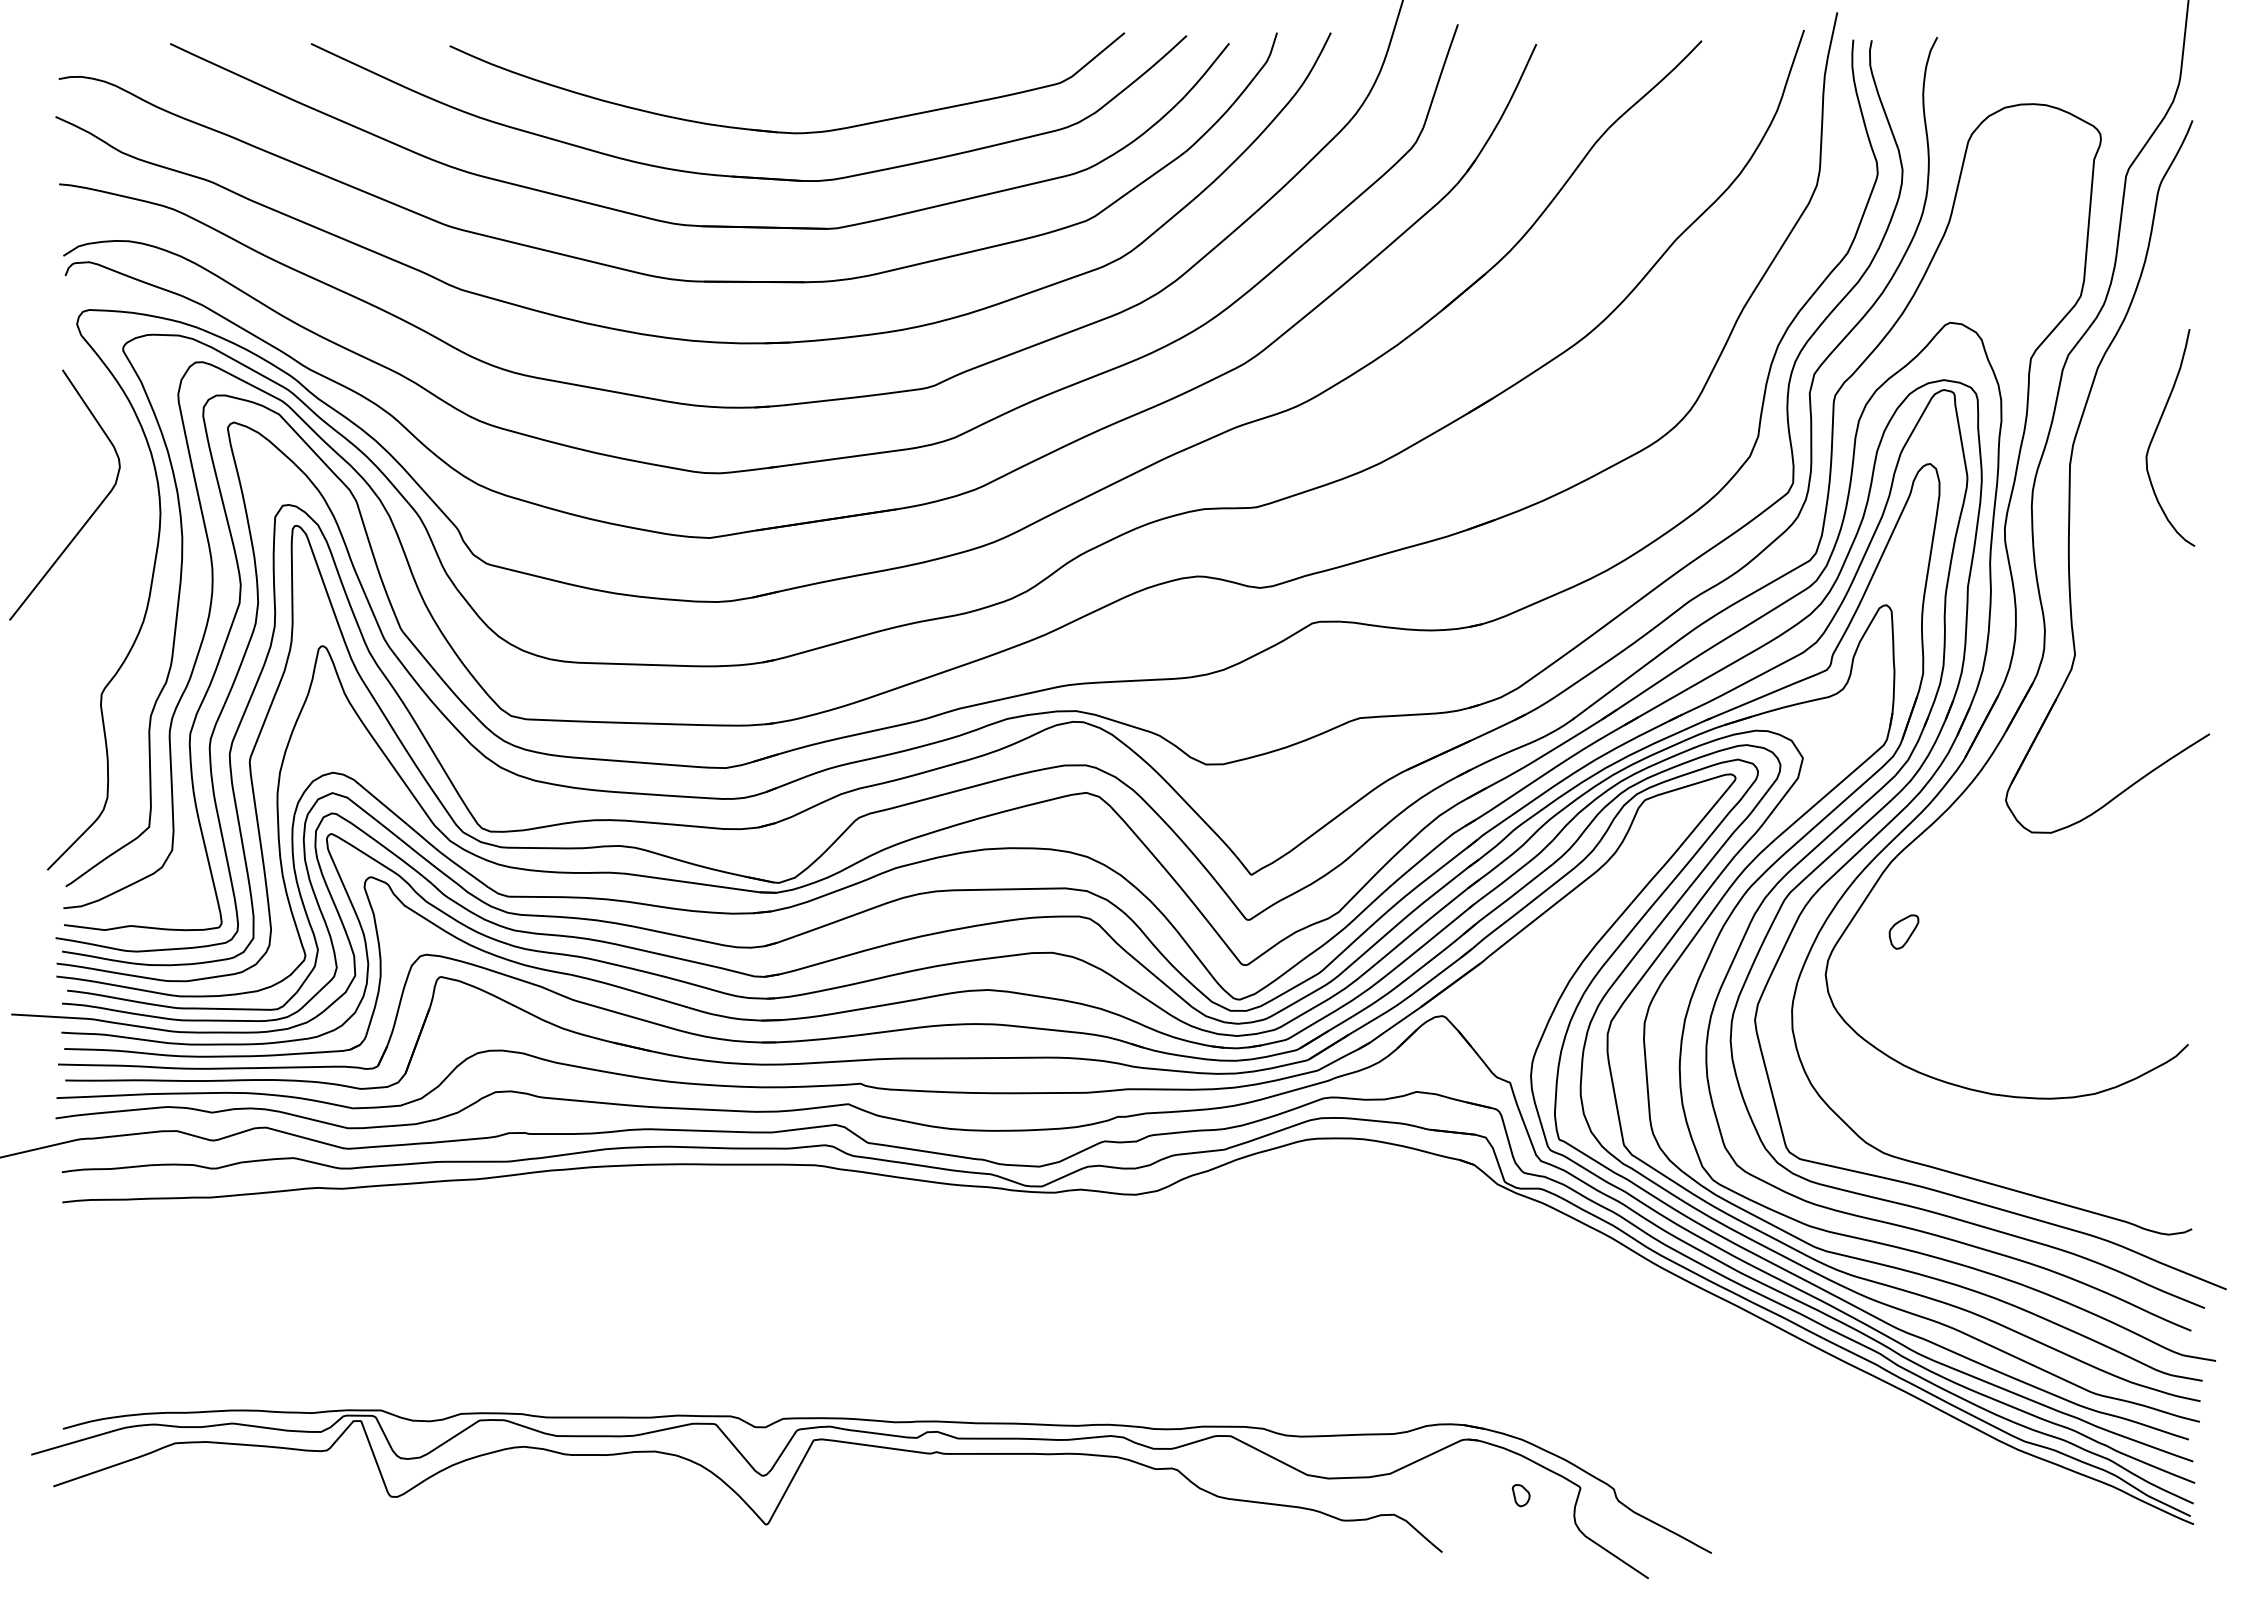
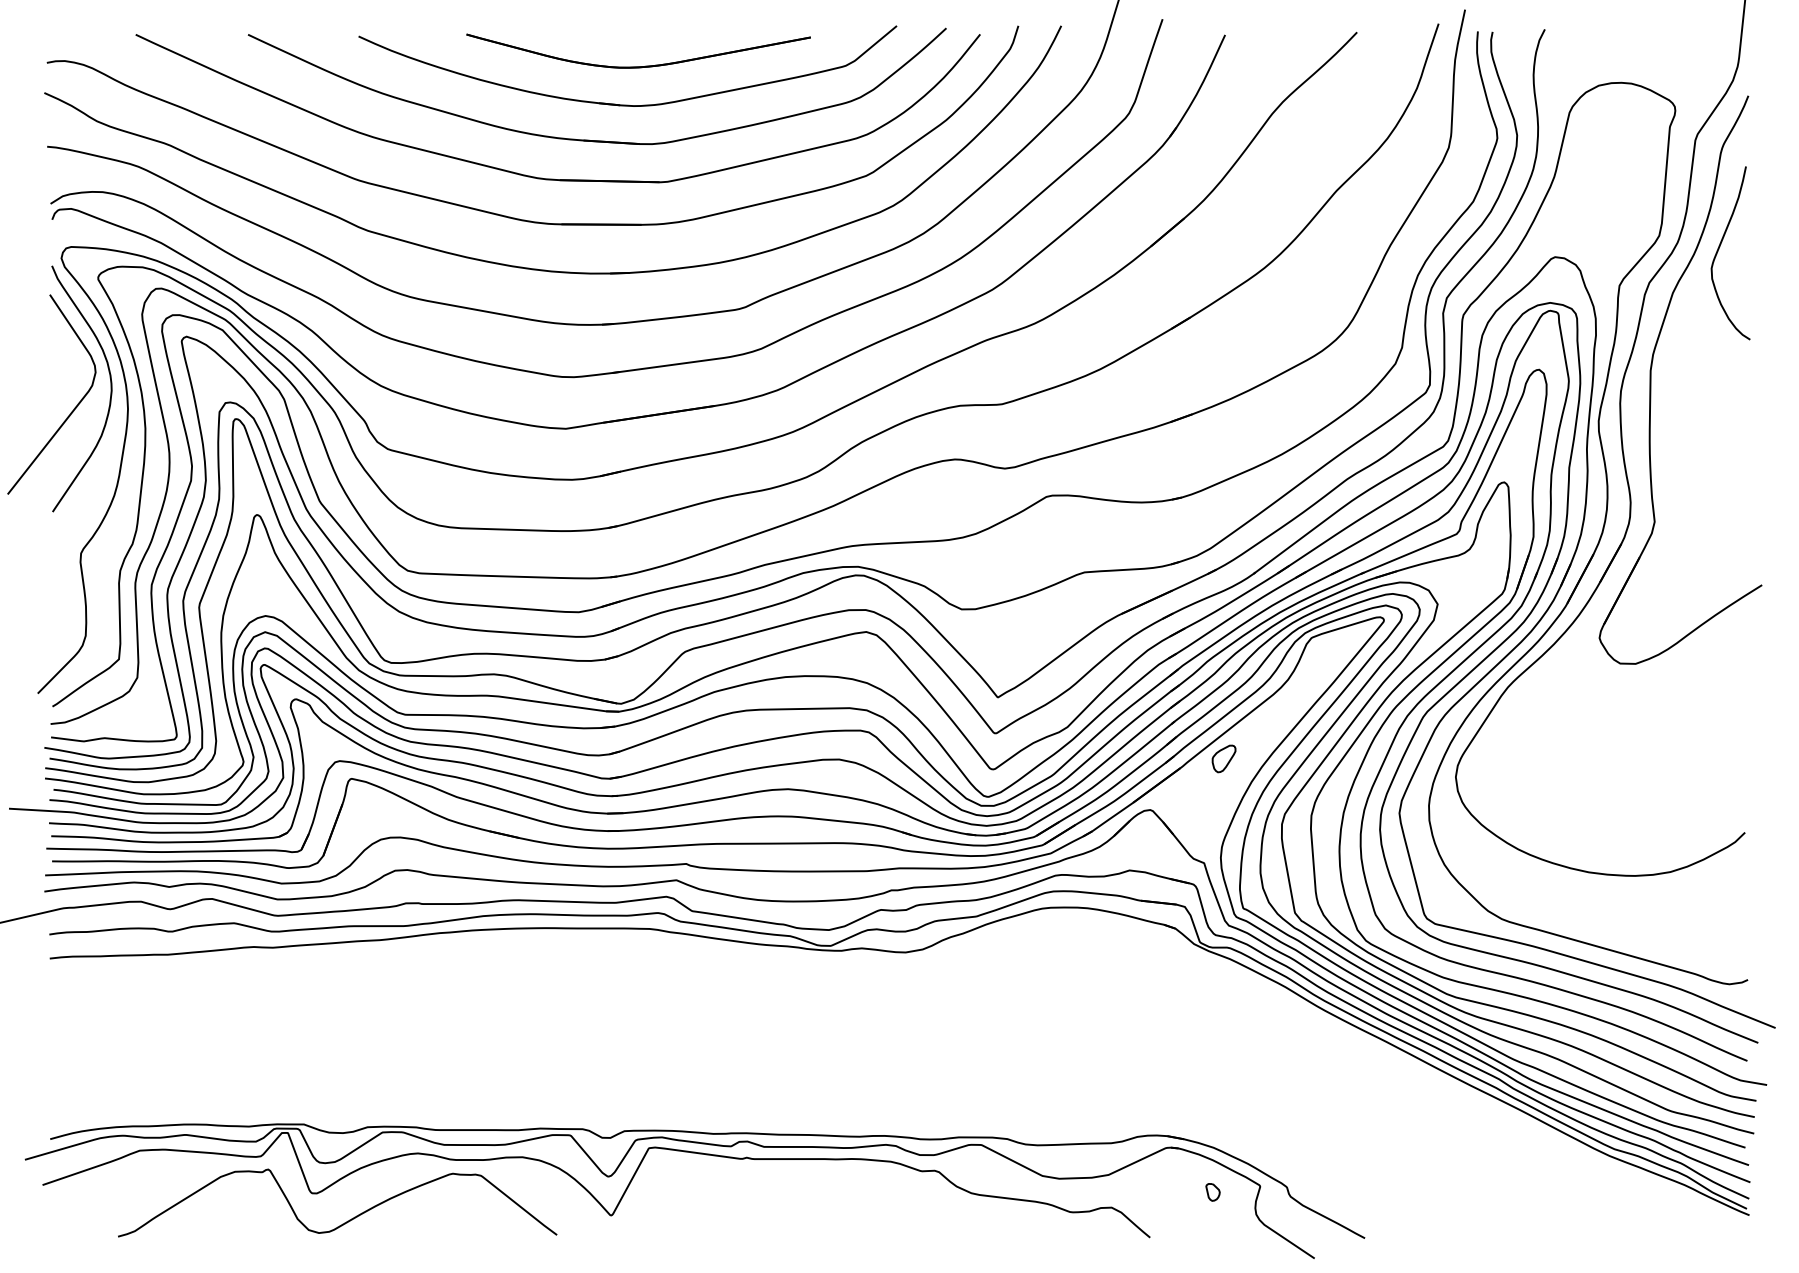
part: (800, 83) -> (638, 66), added
curve: (2156, 431) -> (1719, 248), moved
curve: (138, 483) -> (110, 385), added
part: (1903, 931) -> (1223, 758), moved
curve: (435, 1531) -> (347, 1220), added

